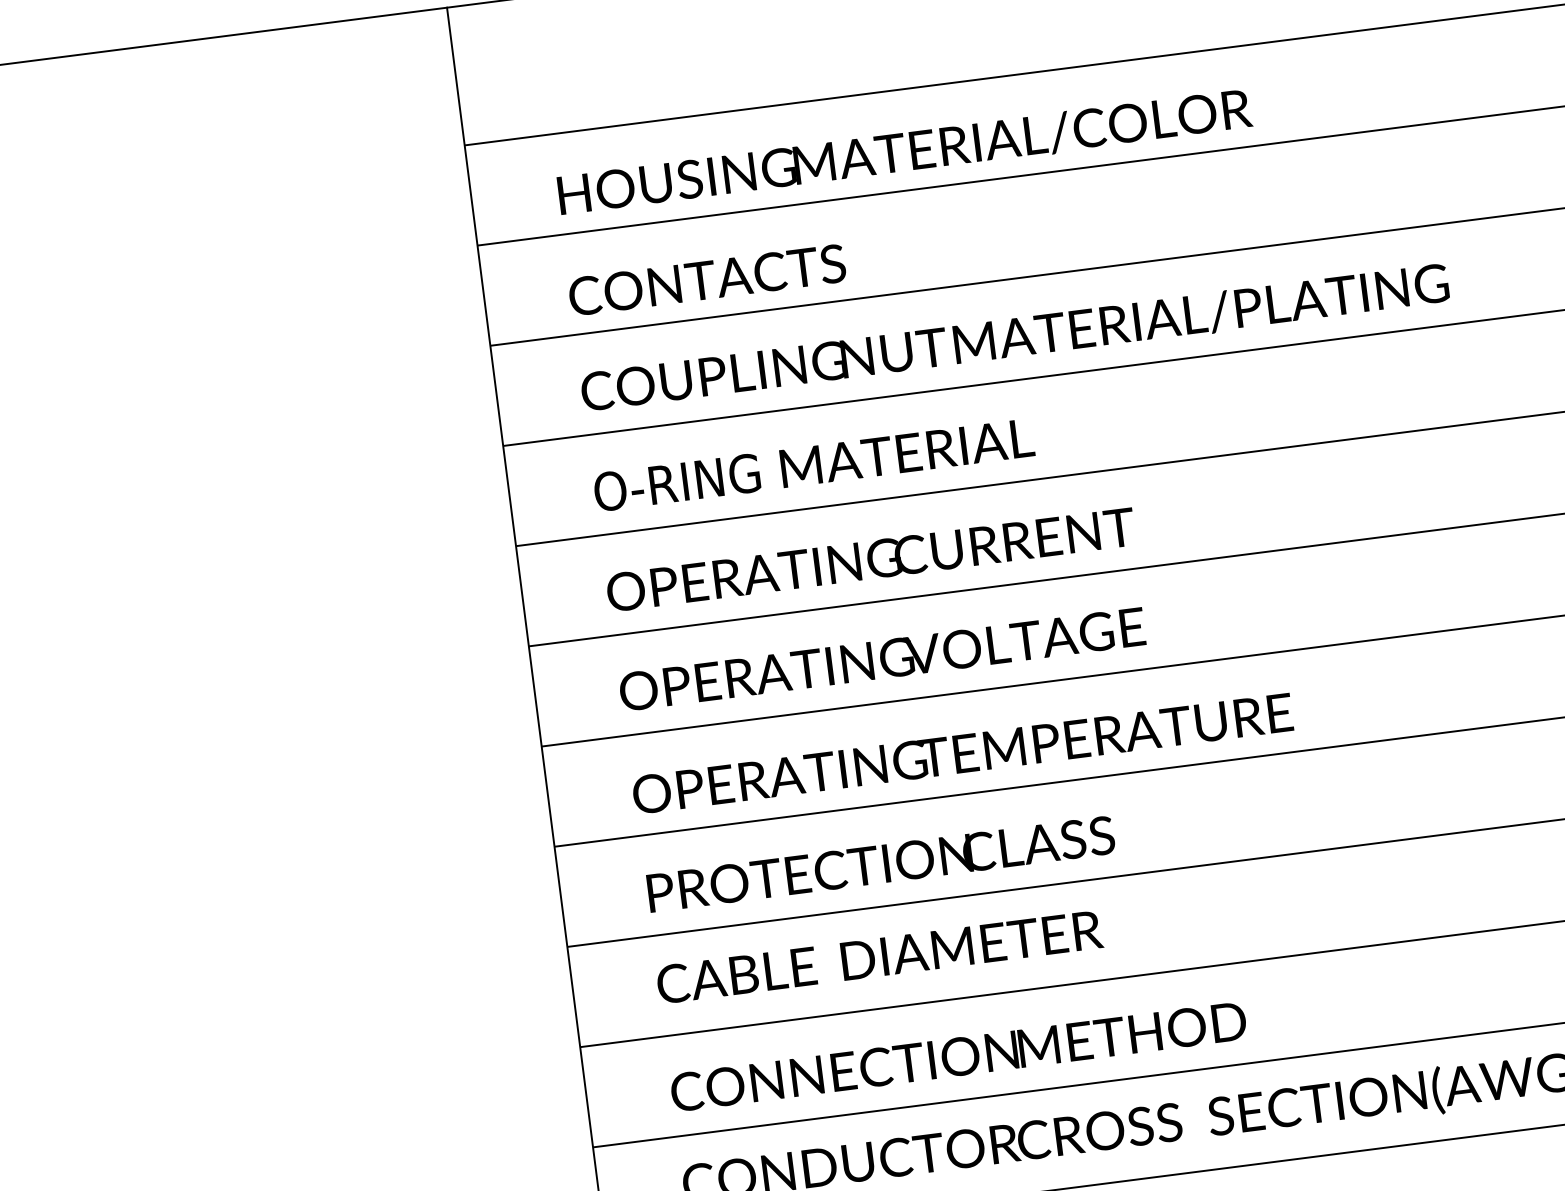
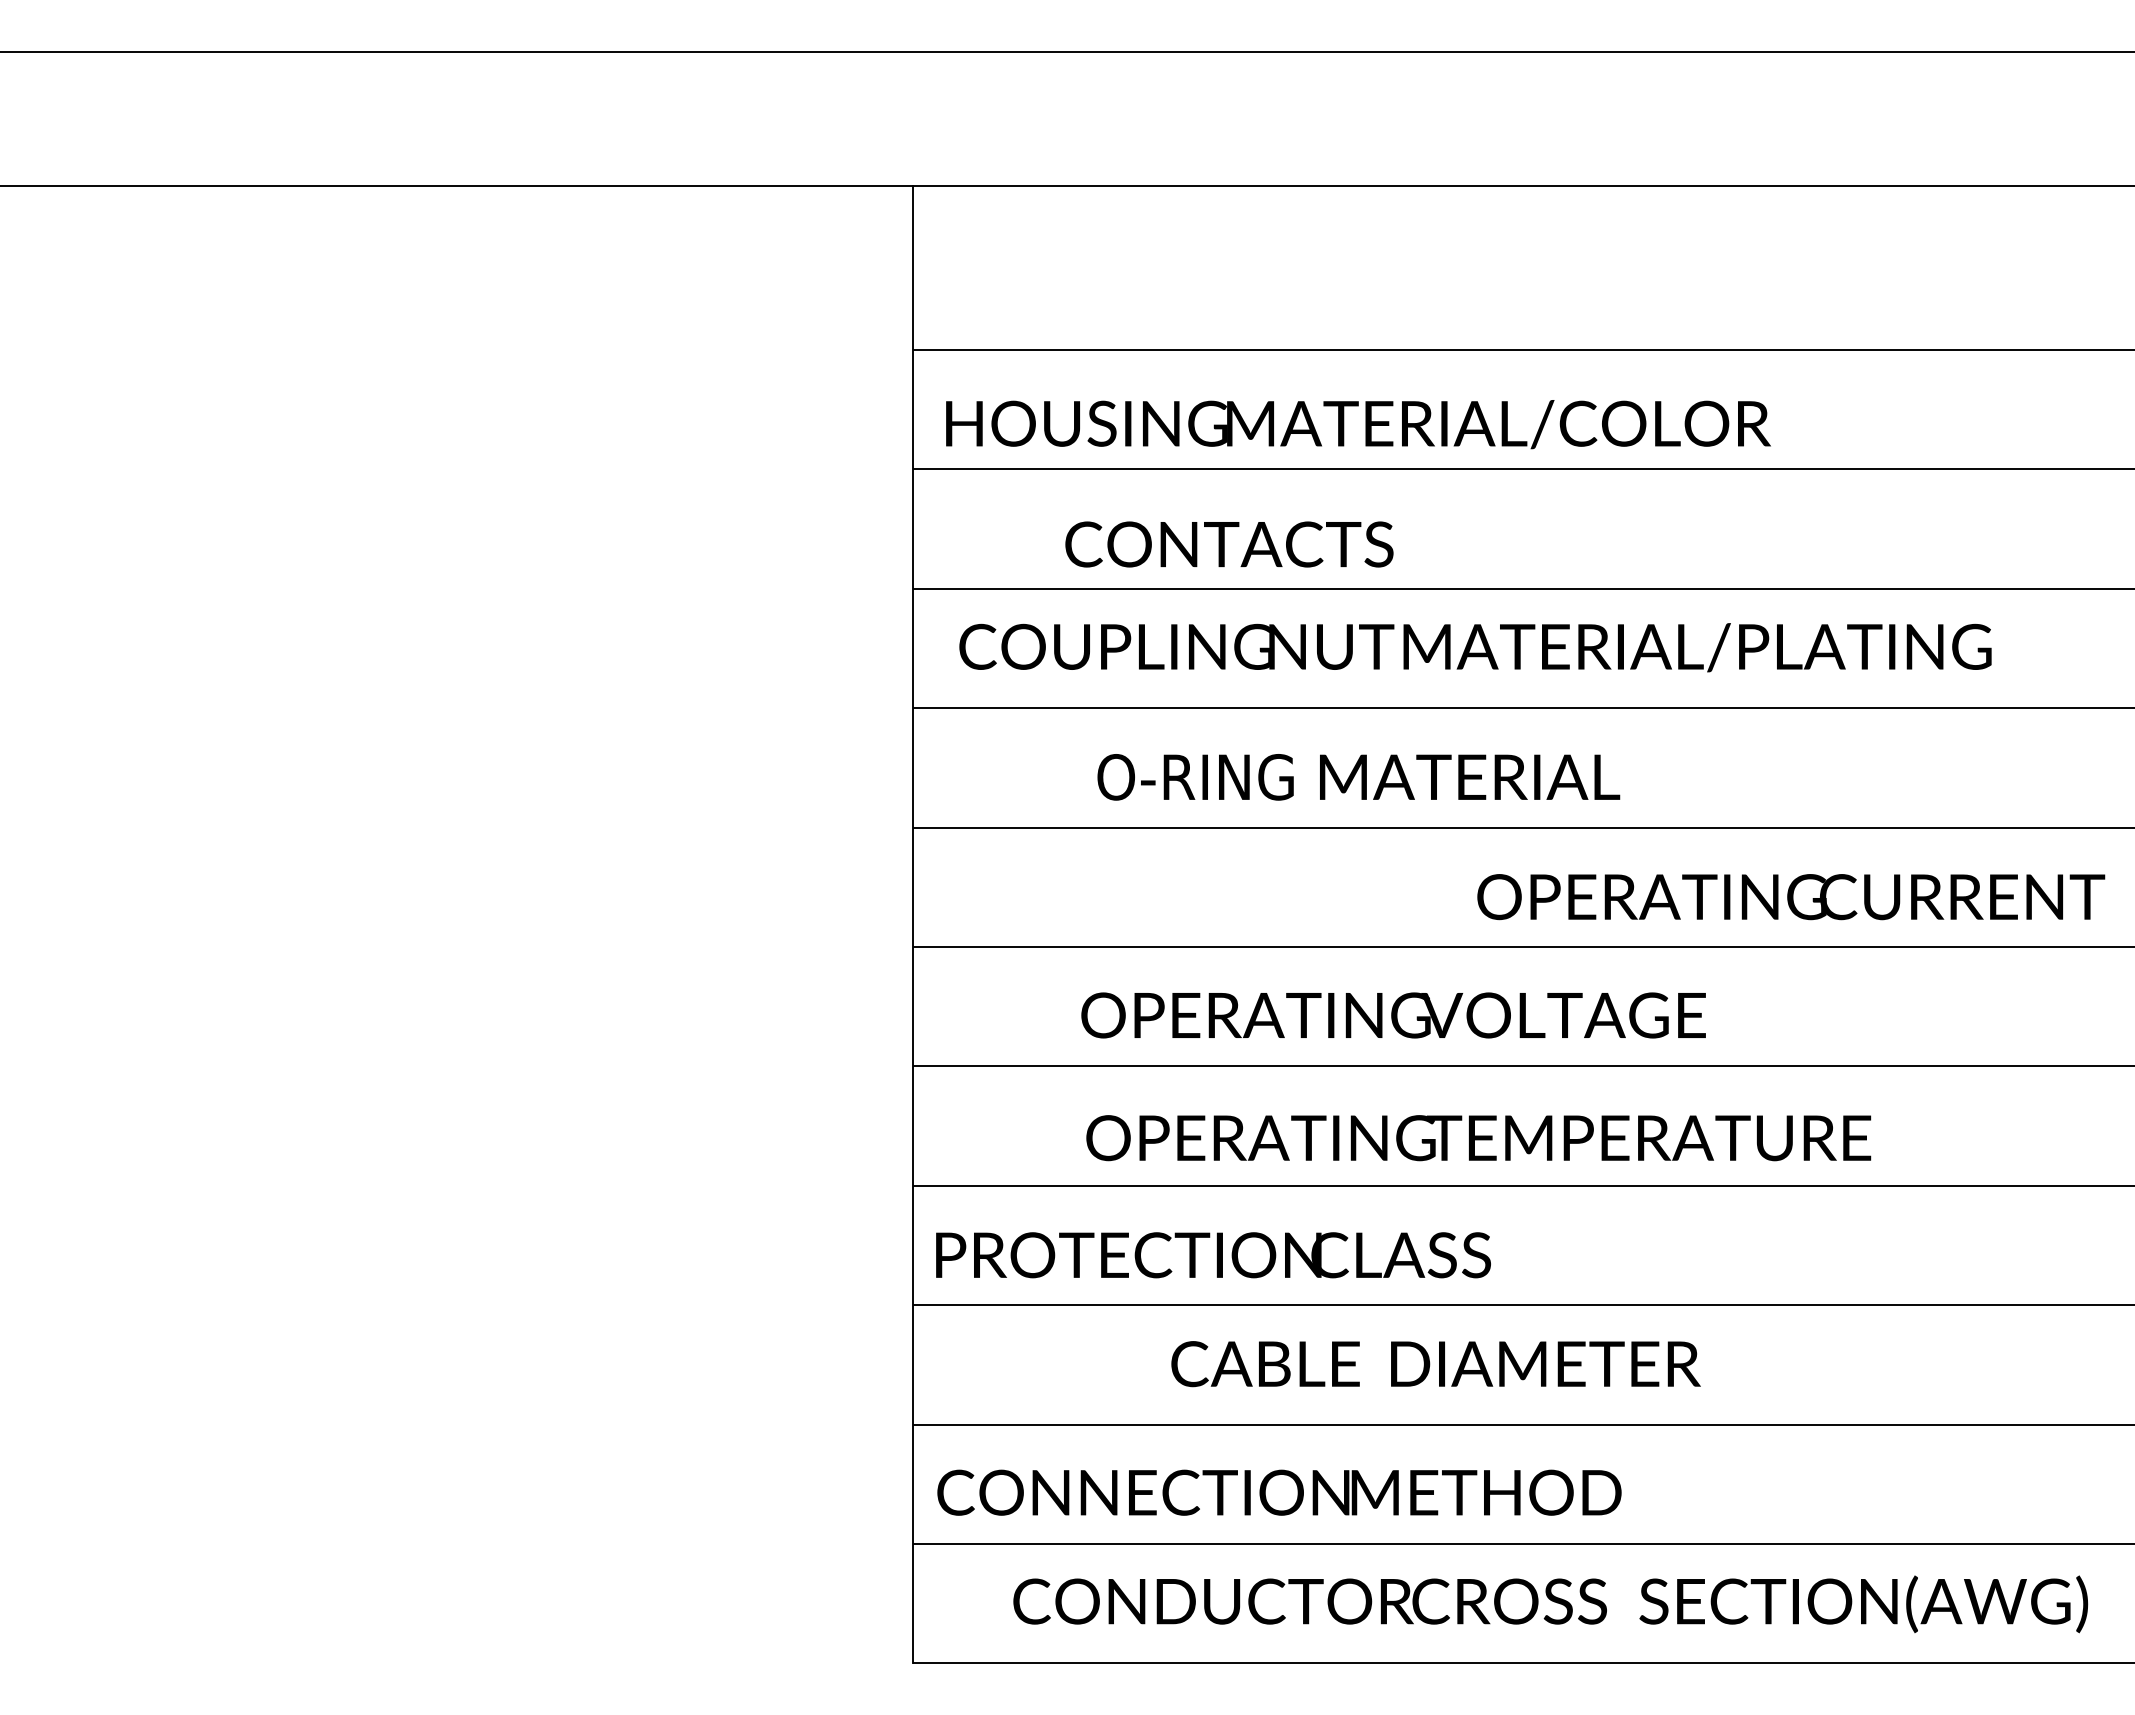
text: (905, 152) -> (1358, 424), moved
text: (707, 280) -> (1229, 544), moved
text: (1015, 337) -> (1475, 647), moved
text: (813, 465) -> (1358, 777), moved
text: (871, 560) -> (1791, 897), moved
text: (882, 659) -> (1393, 1015), moved
text: (962, 754) -> (1478, 1138), moved
text: (881, 864) -> (1213, 1255), moved
text: (879, 957) -> (1435, 1364), moved
text: (958, 1056) -> (1279, 1492), moved

